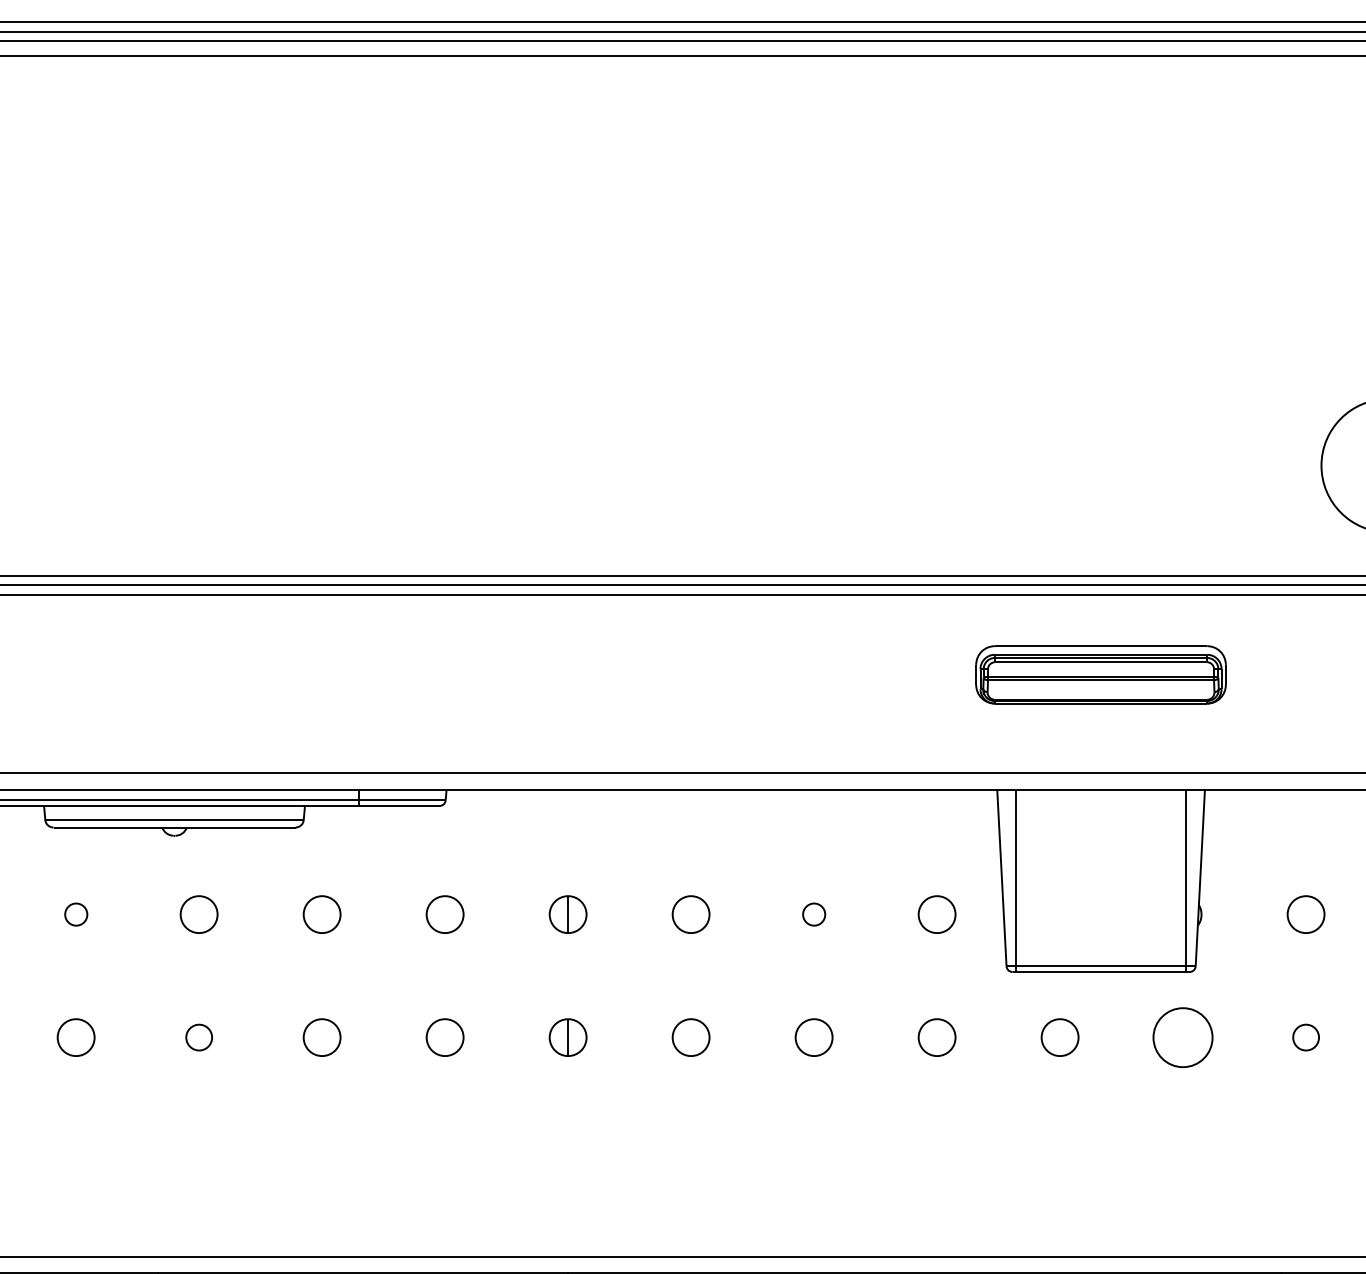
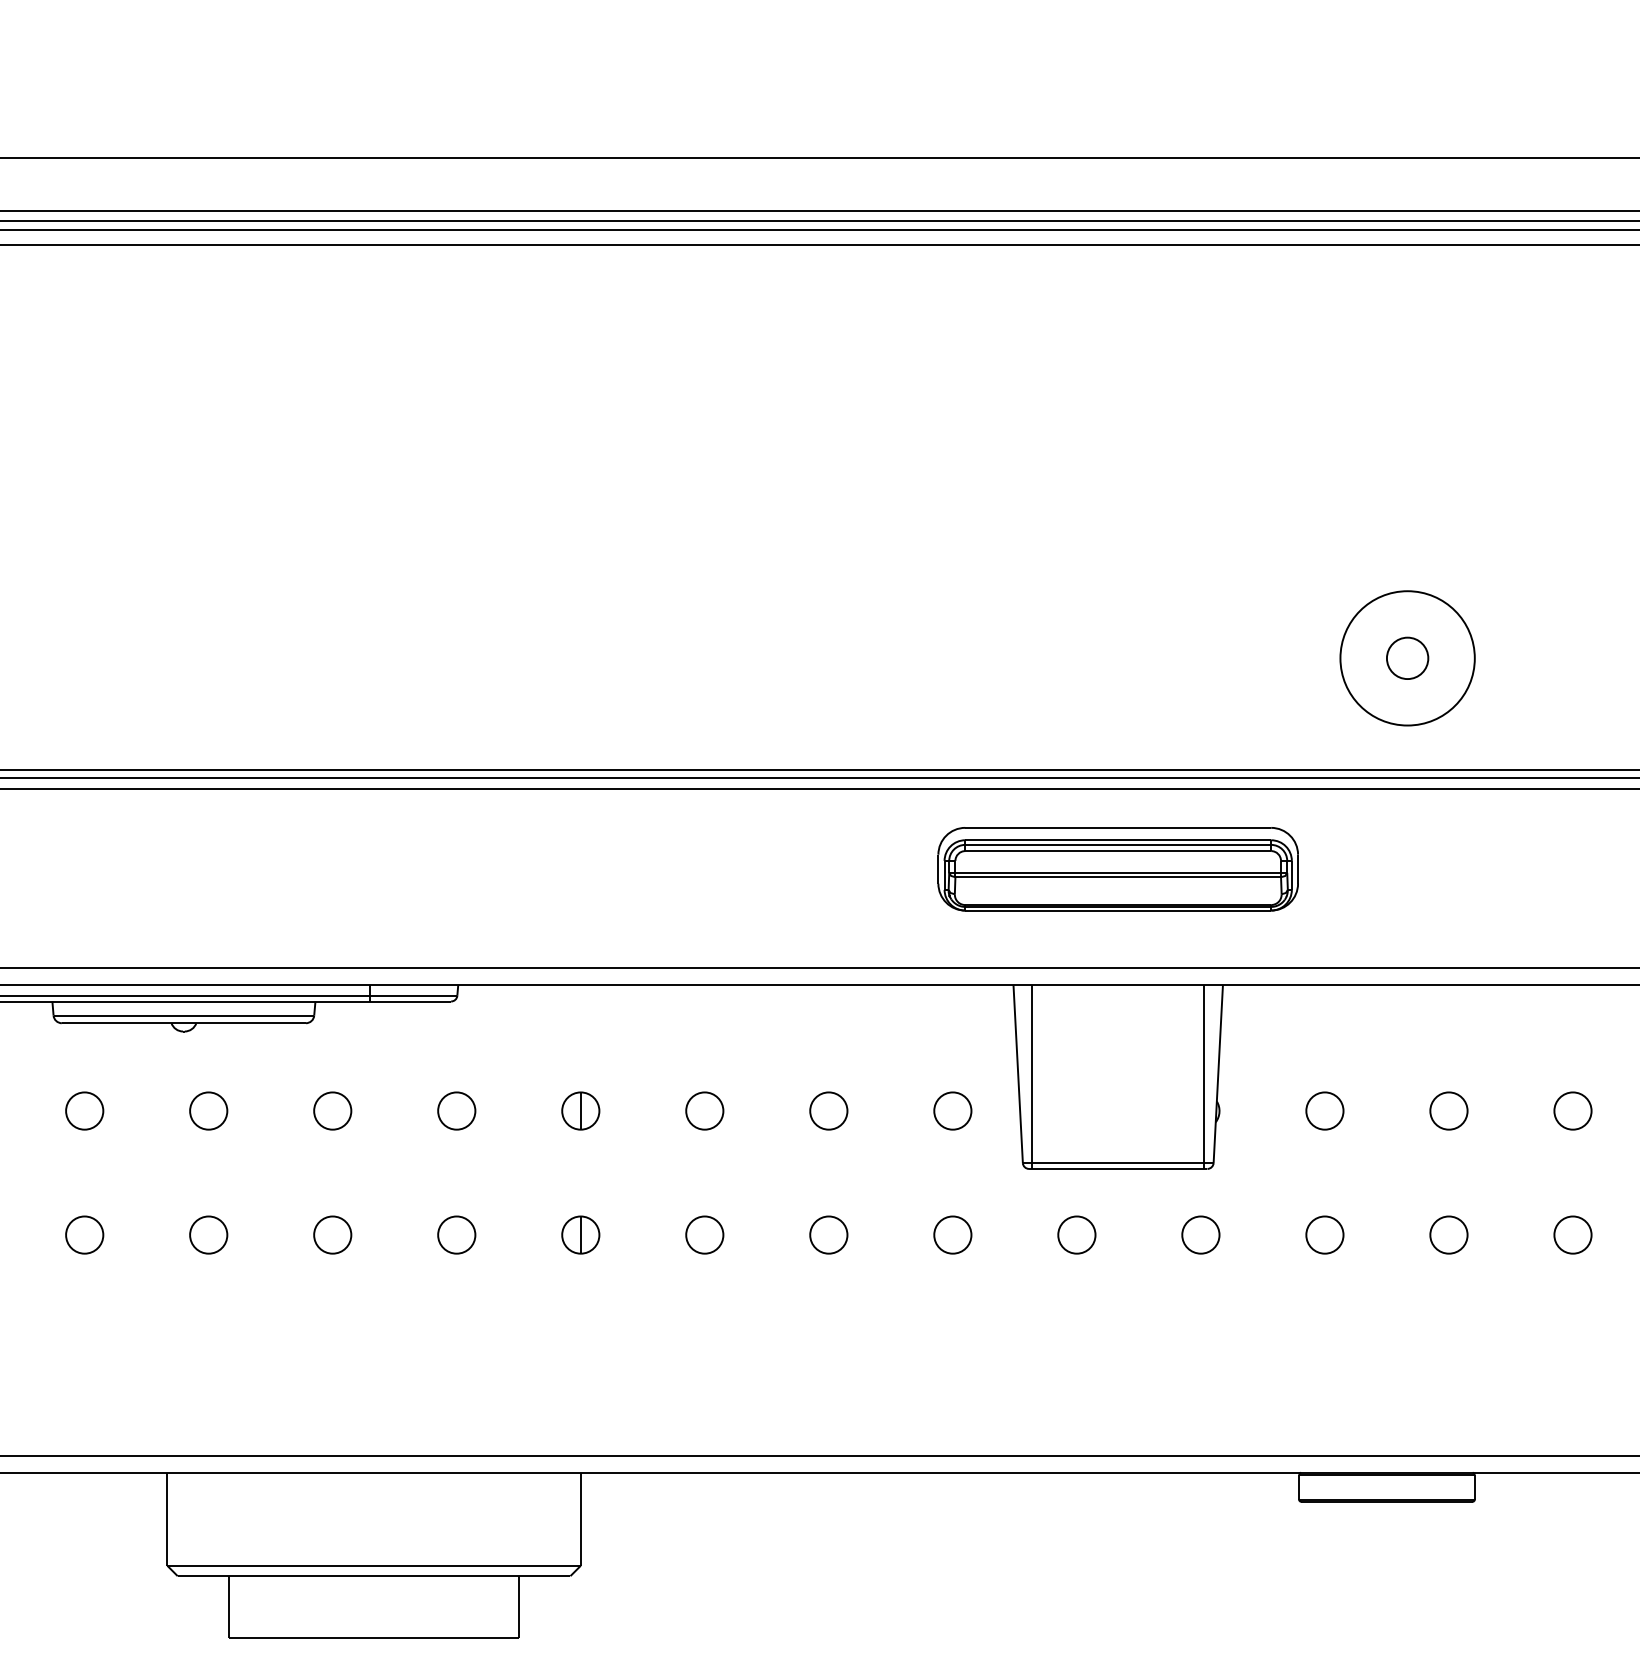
part: (1100, 675) -> (1117, 869), size x1.43
part: (75, 914) -> (84, 1110), size x1.67
part: (813, 914) -> (828, 1110), size x1.67
part: (198, 1037) -> (208, 1234), size x1.43
part: (1182, 1037) -> (1200, 1234), size x0.62
part: (1305, 1037) -> (1324, 1234), size x1.43

